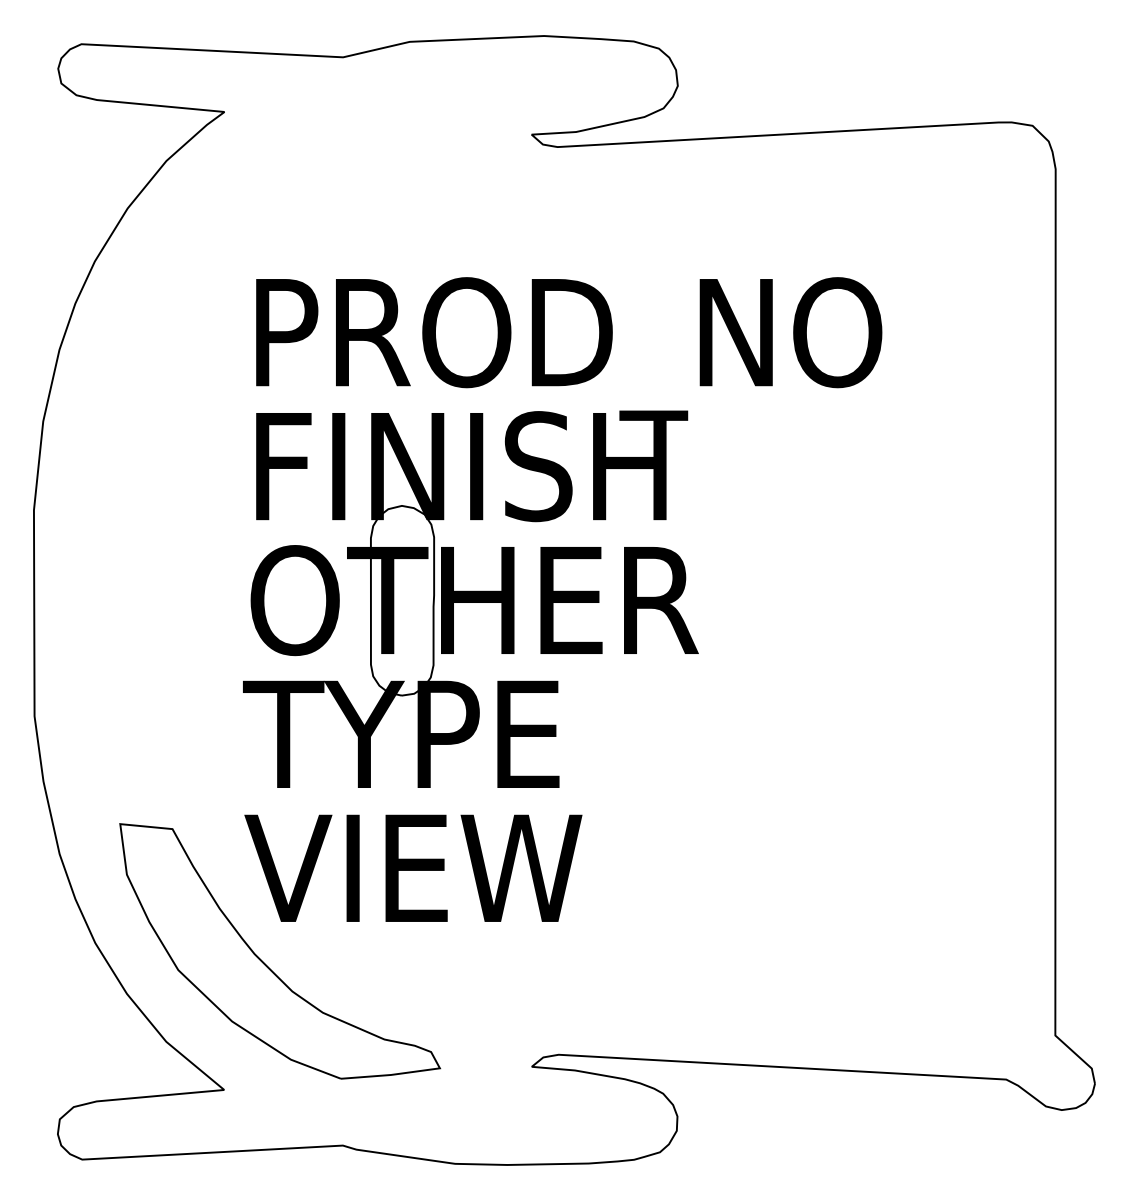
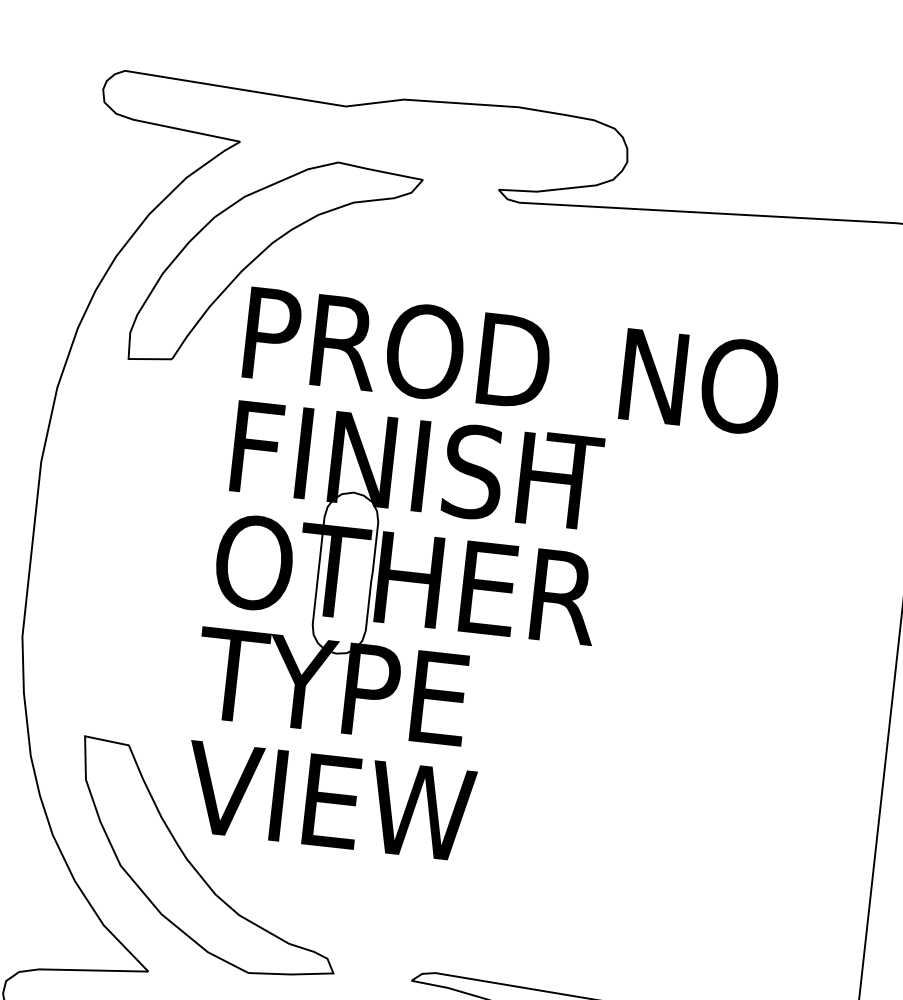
part: (266, 237) -> (264, 252), added

